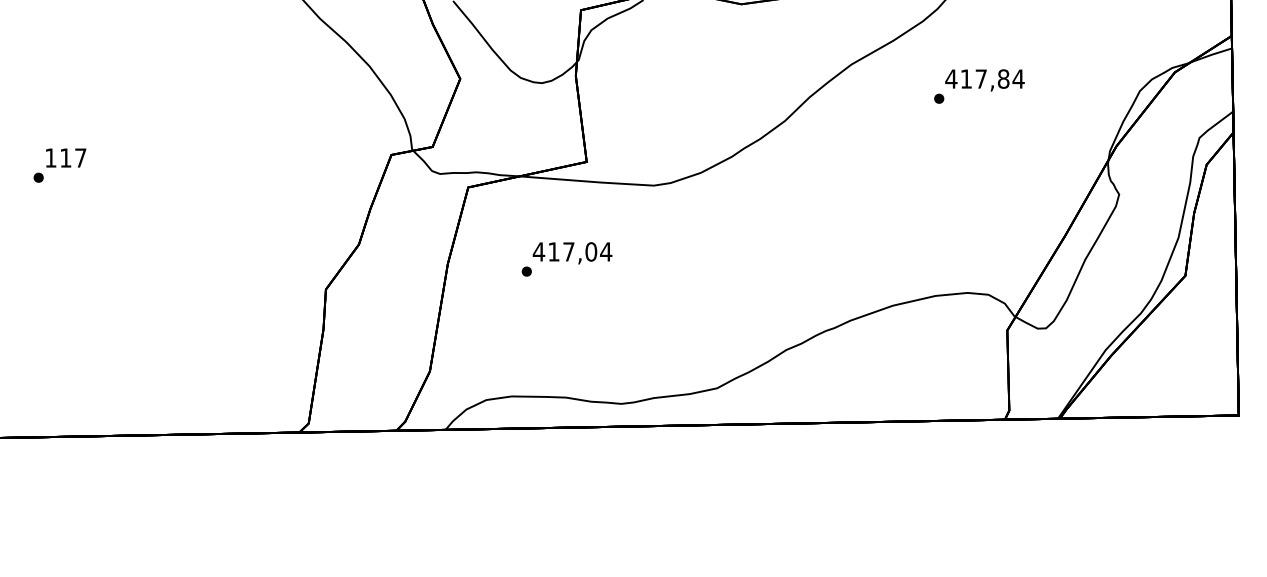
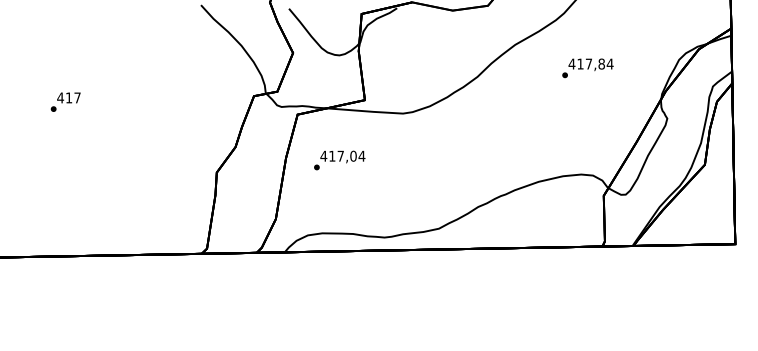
text: (978, 86) -> (587, 68), moved
text: (50, 157) -> (60, 97), 117 -> 417
text: (566, 259) -> (339, 160), moved

